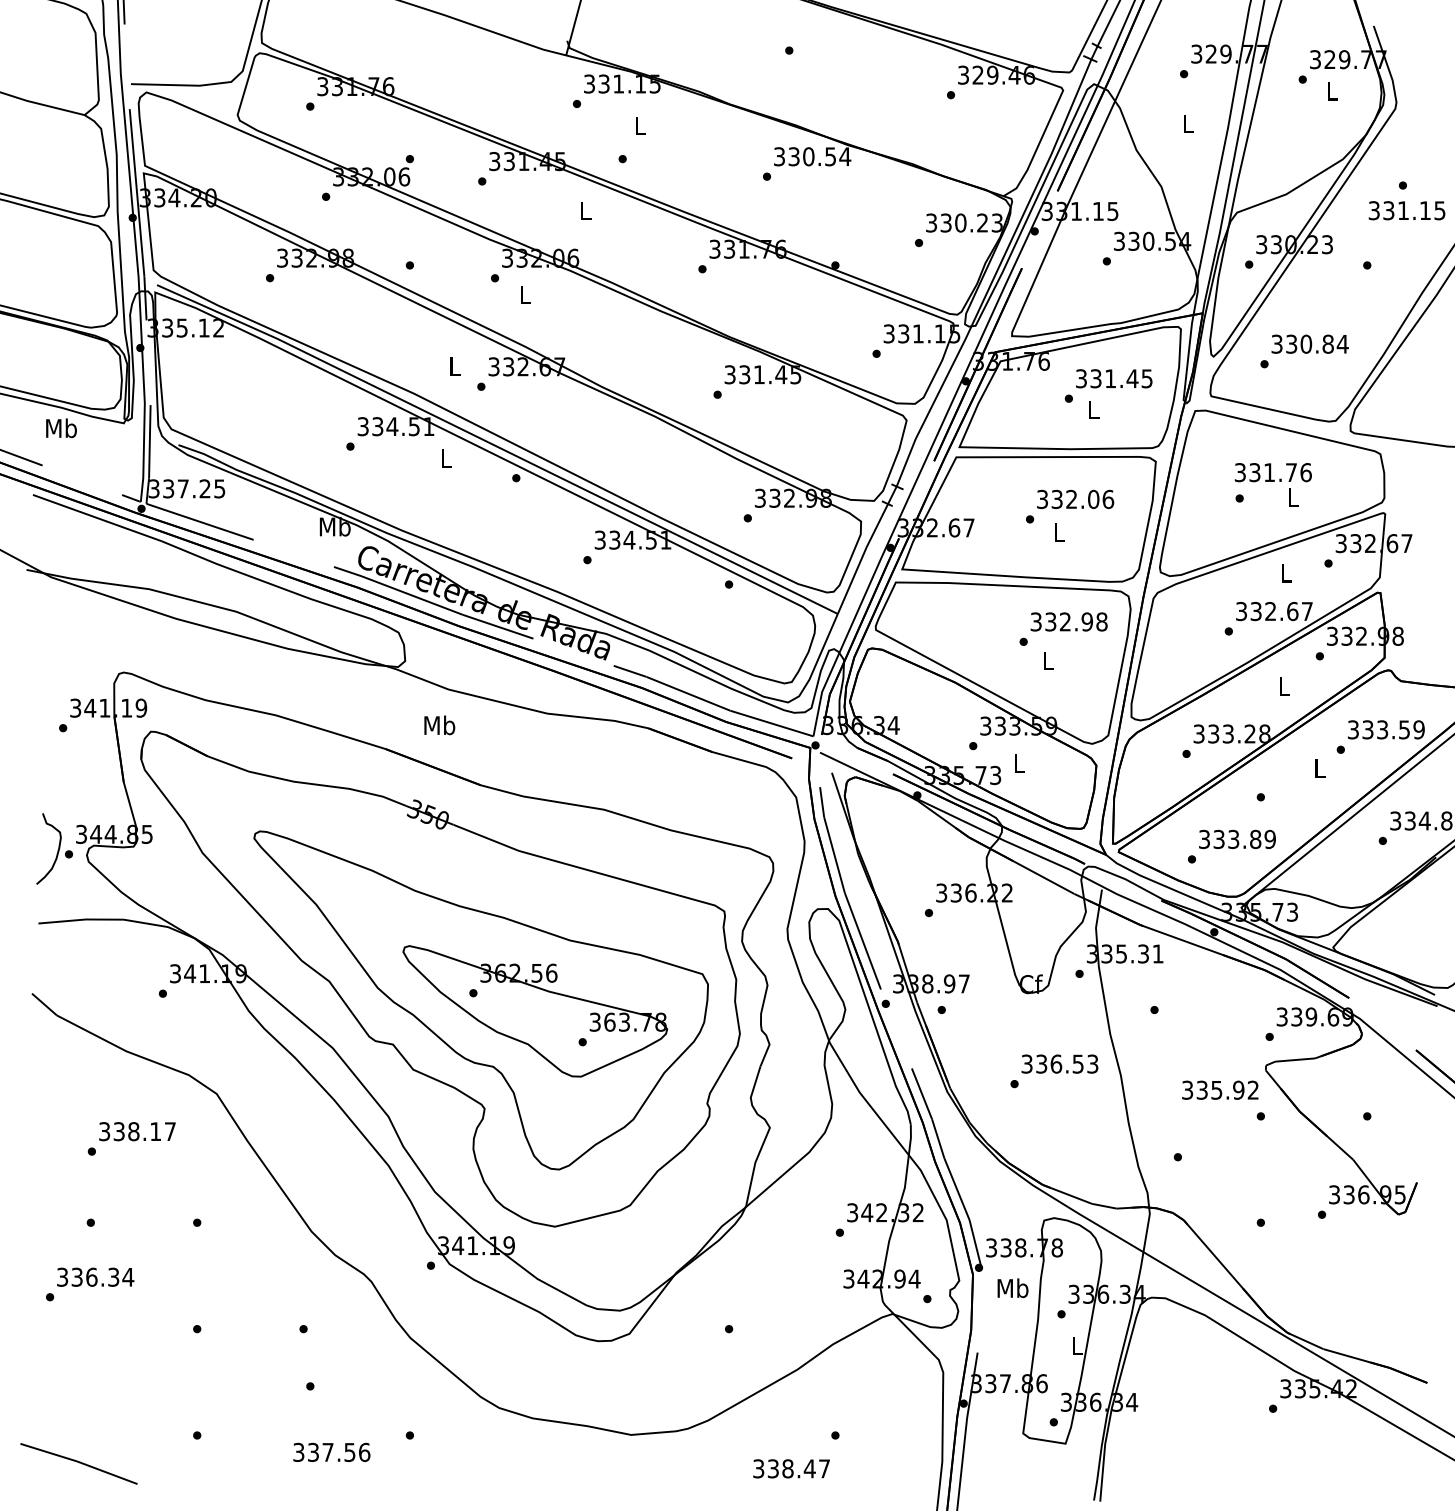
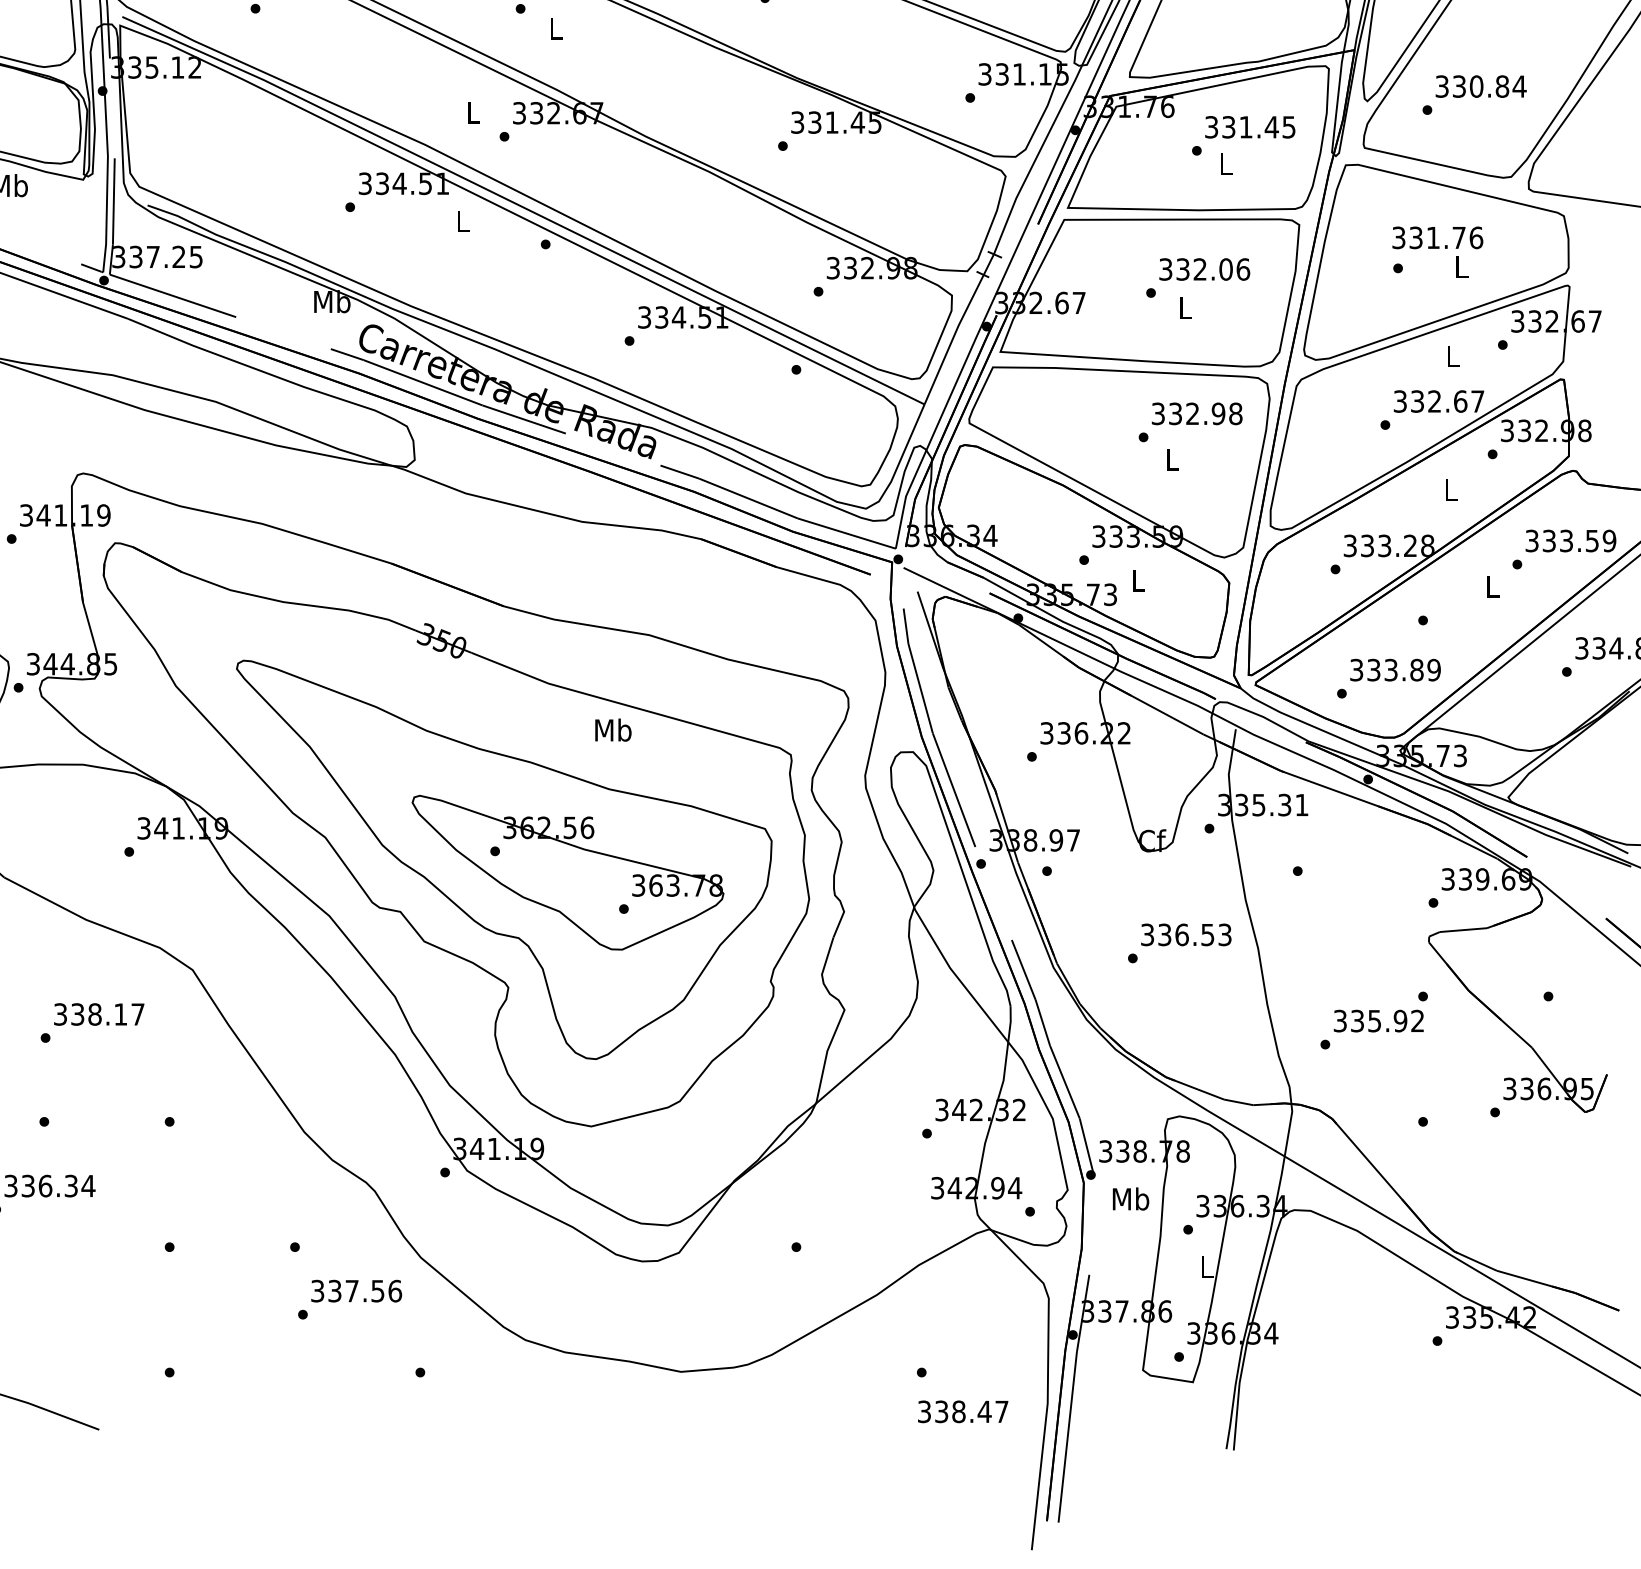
text: (439, 725) -> (613, 730), moved
text: (1220, 1089) -> (1379, 1020), moved
text: (331, 1451) -> (356, 1290), moved
text: (791, 1468) -> (963, 1411), moved

